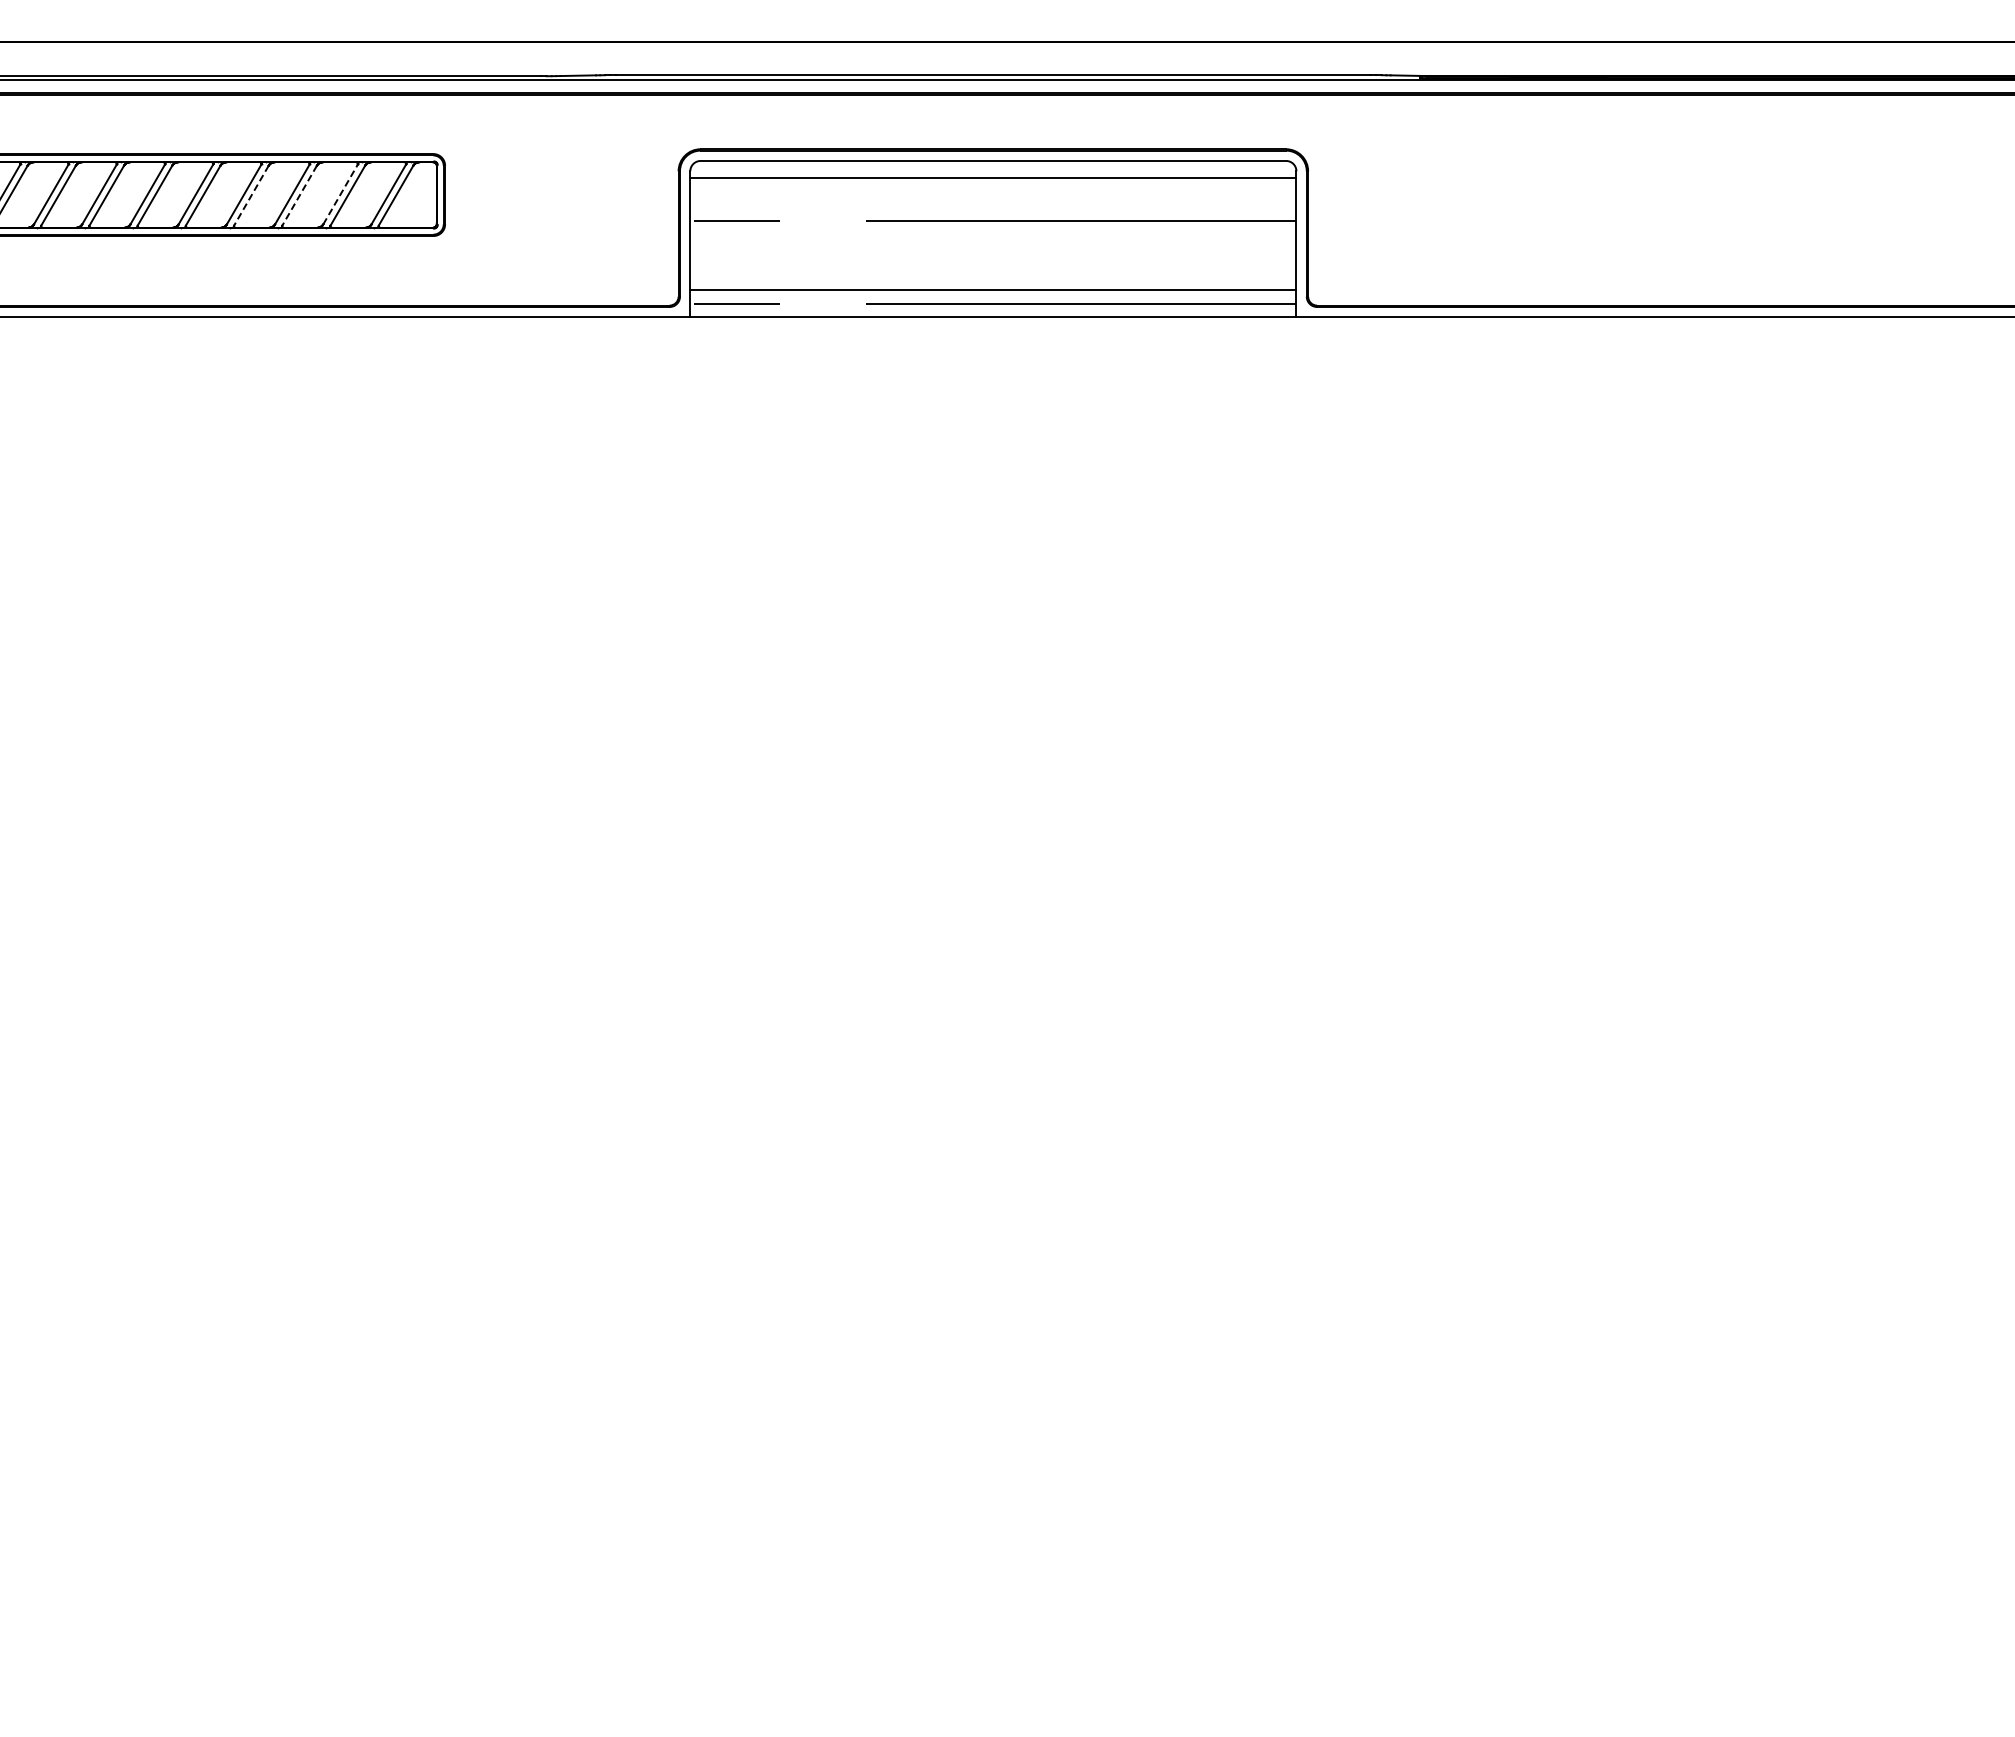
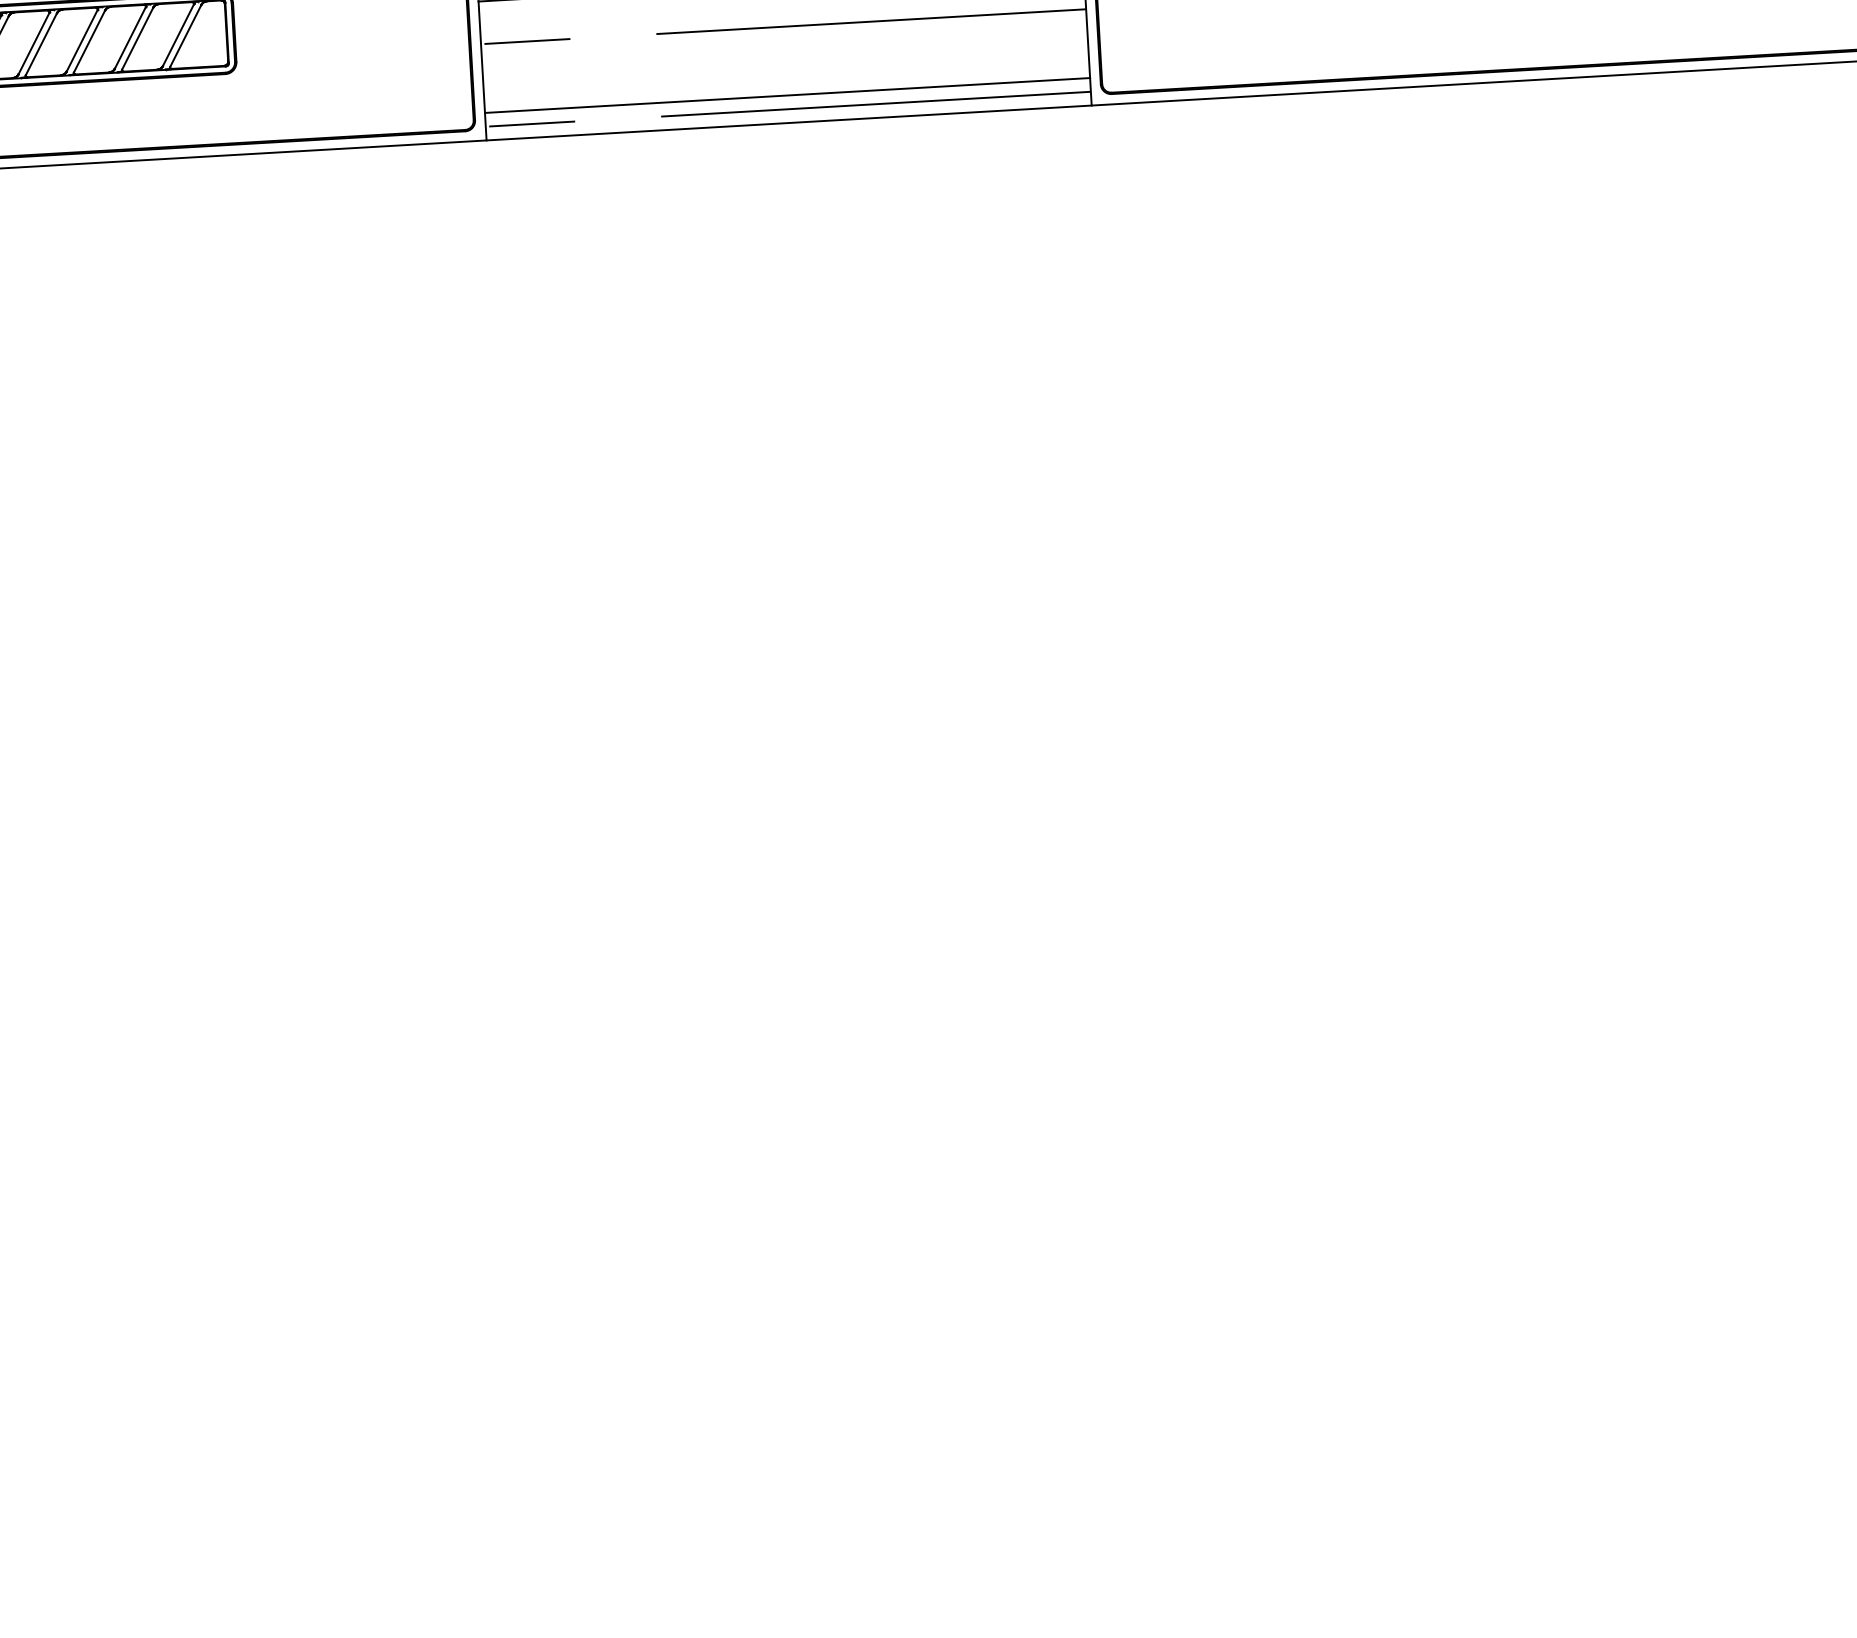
line: (340, 194) -> (130, 37), dashed -> solid
line: (251, 195) -> (41, 44), dashed -> solid
line: (299, 195) -> (89, 41), dashed -> solid

